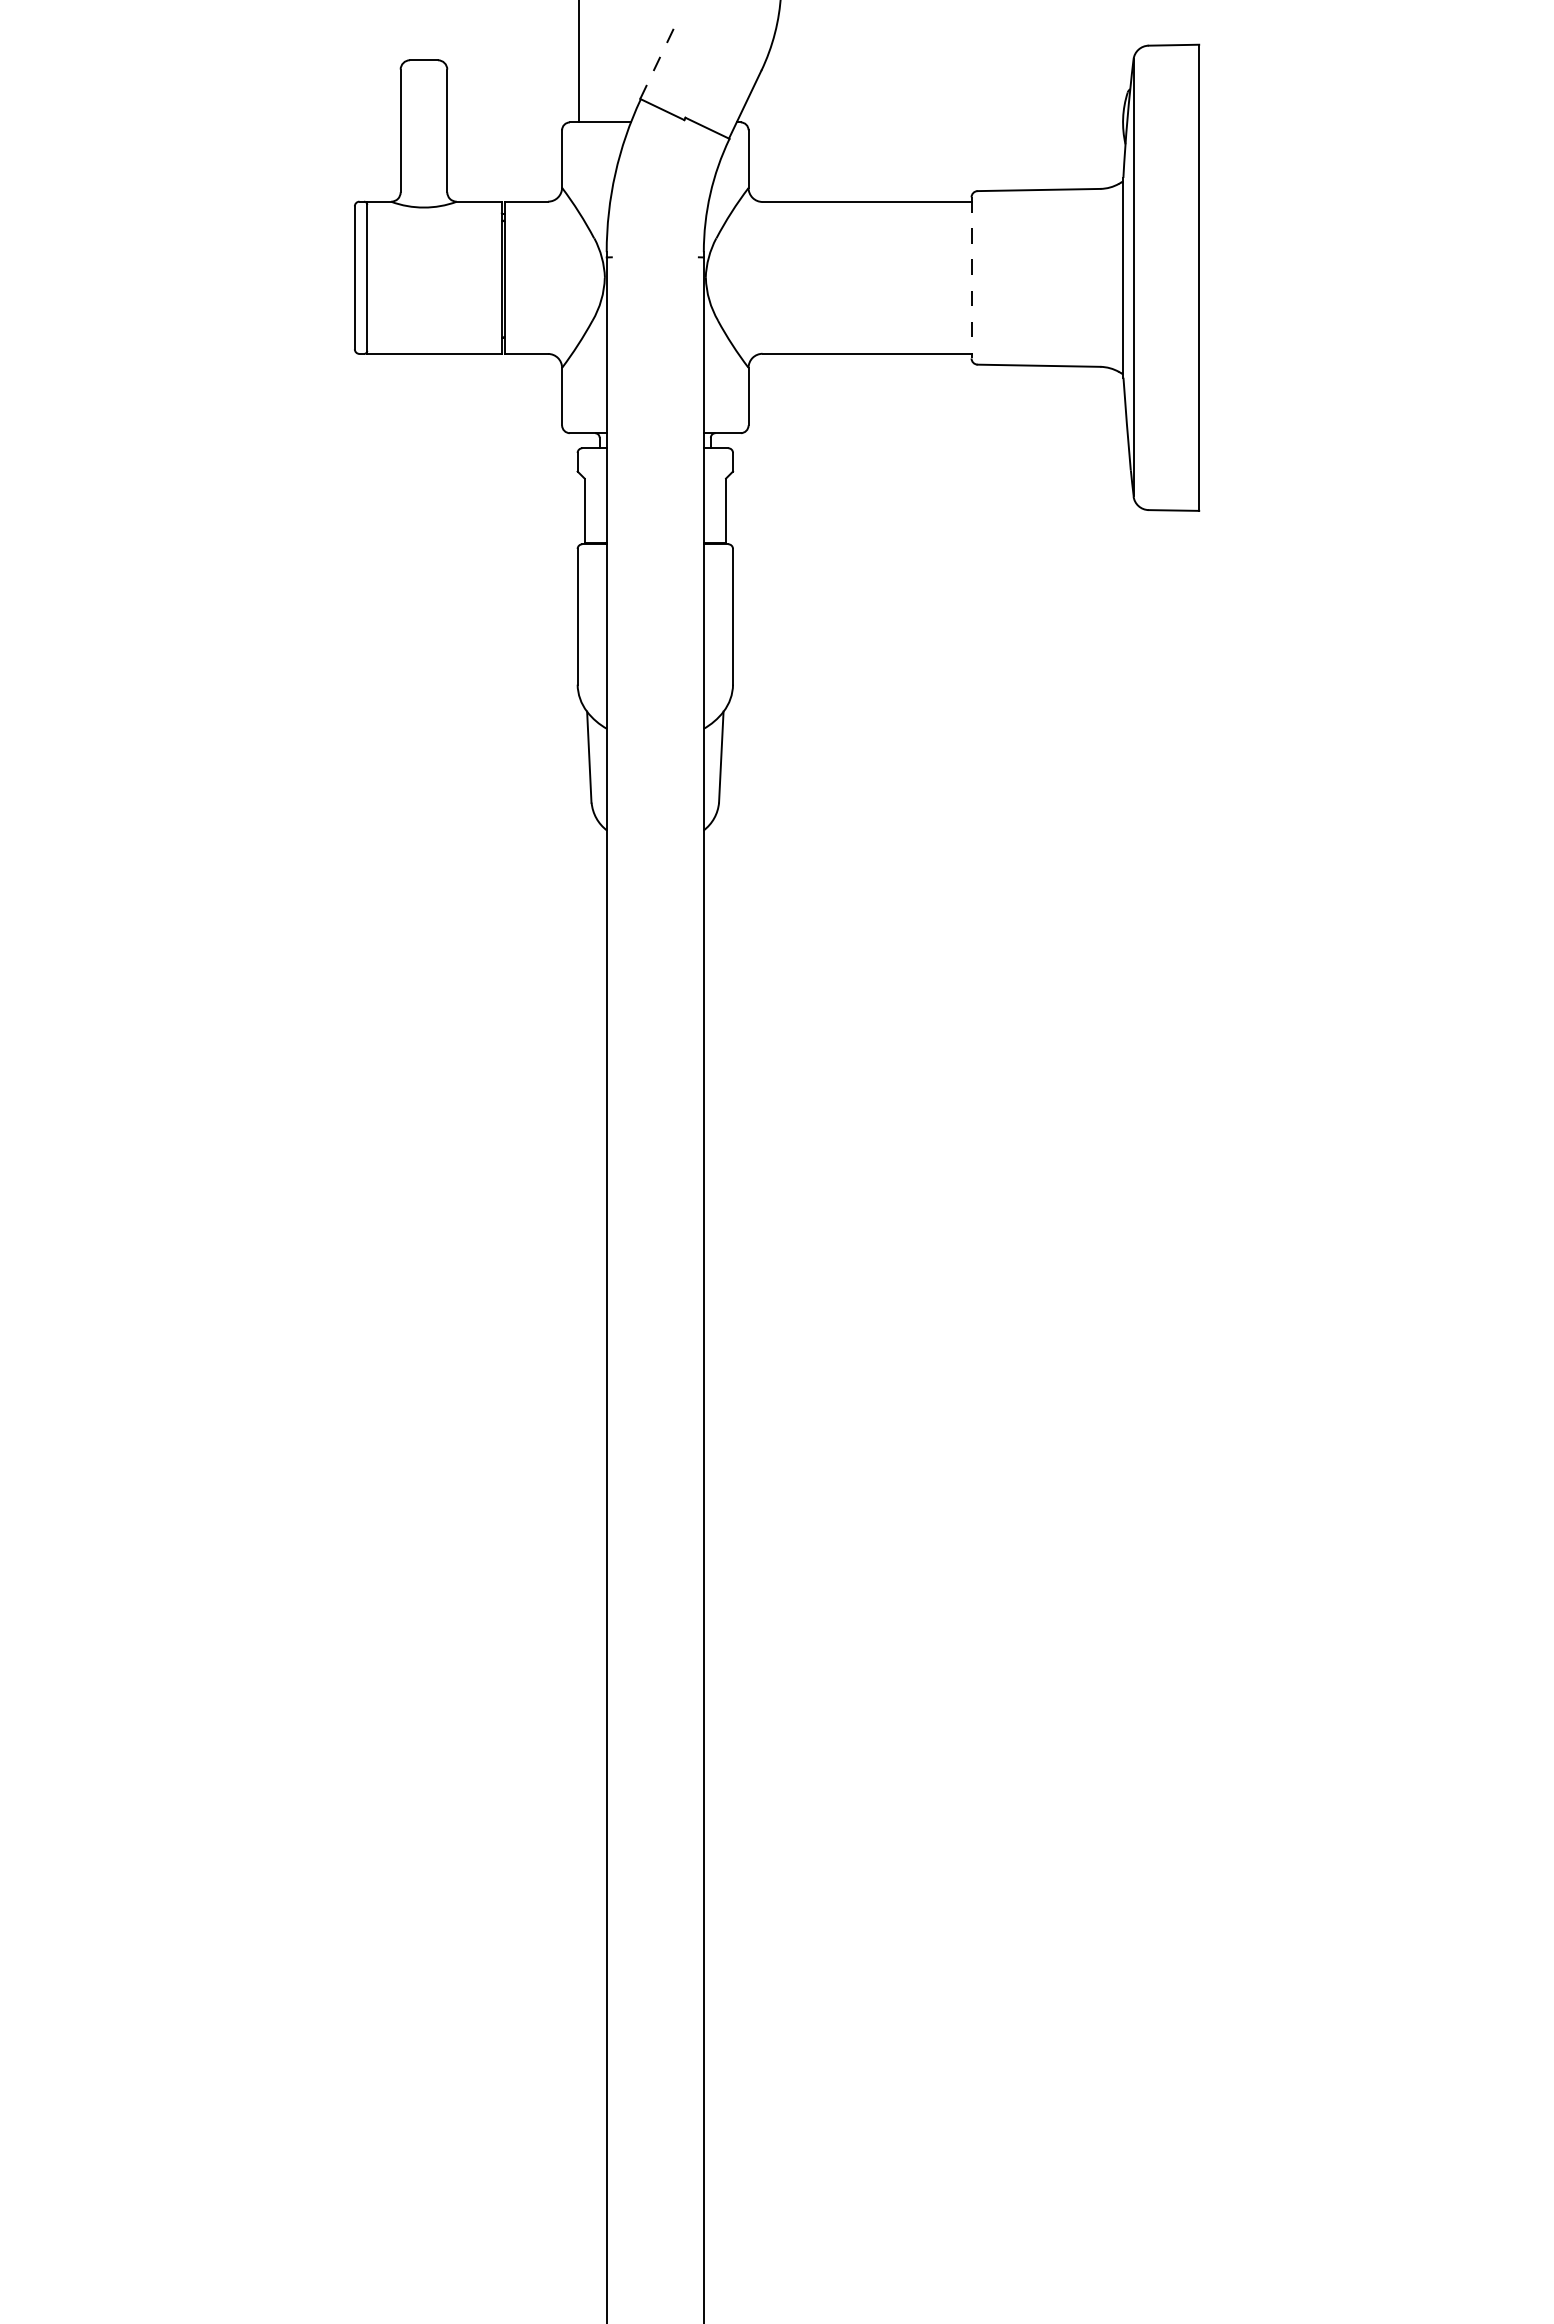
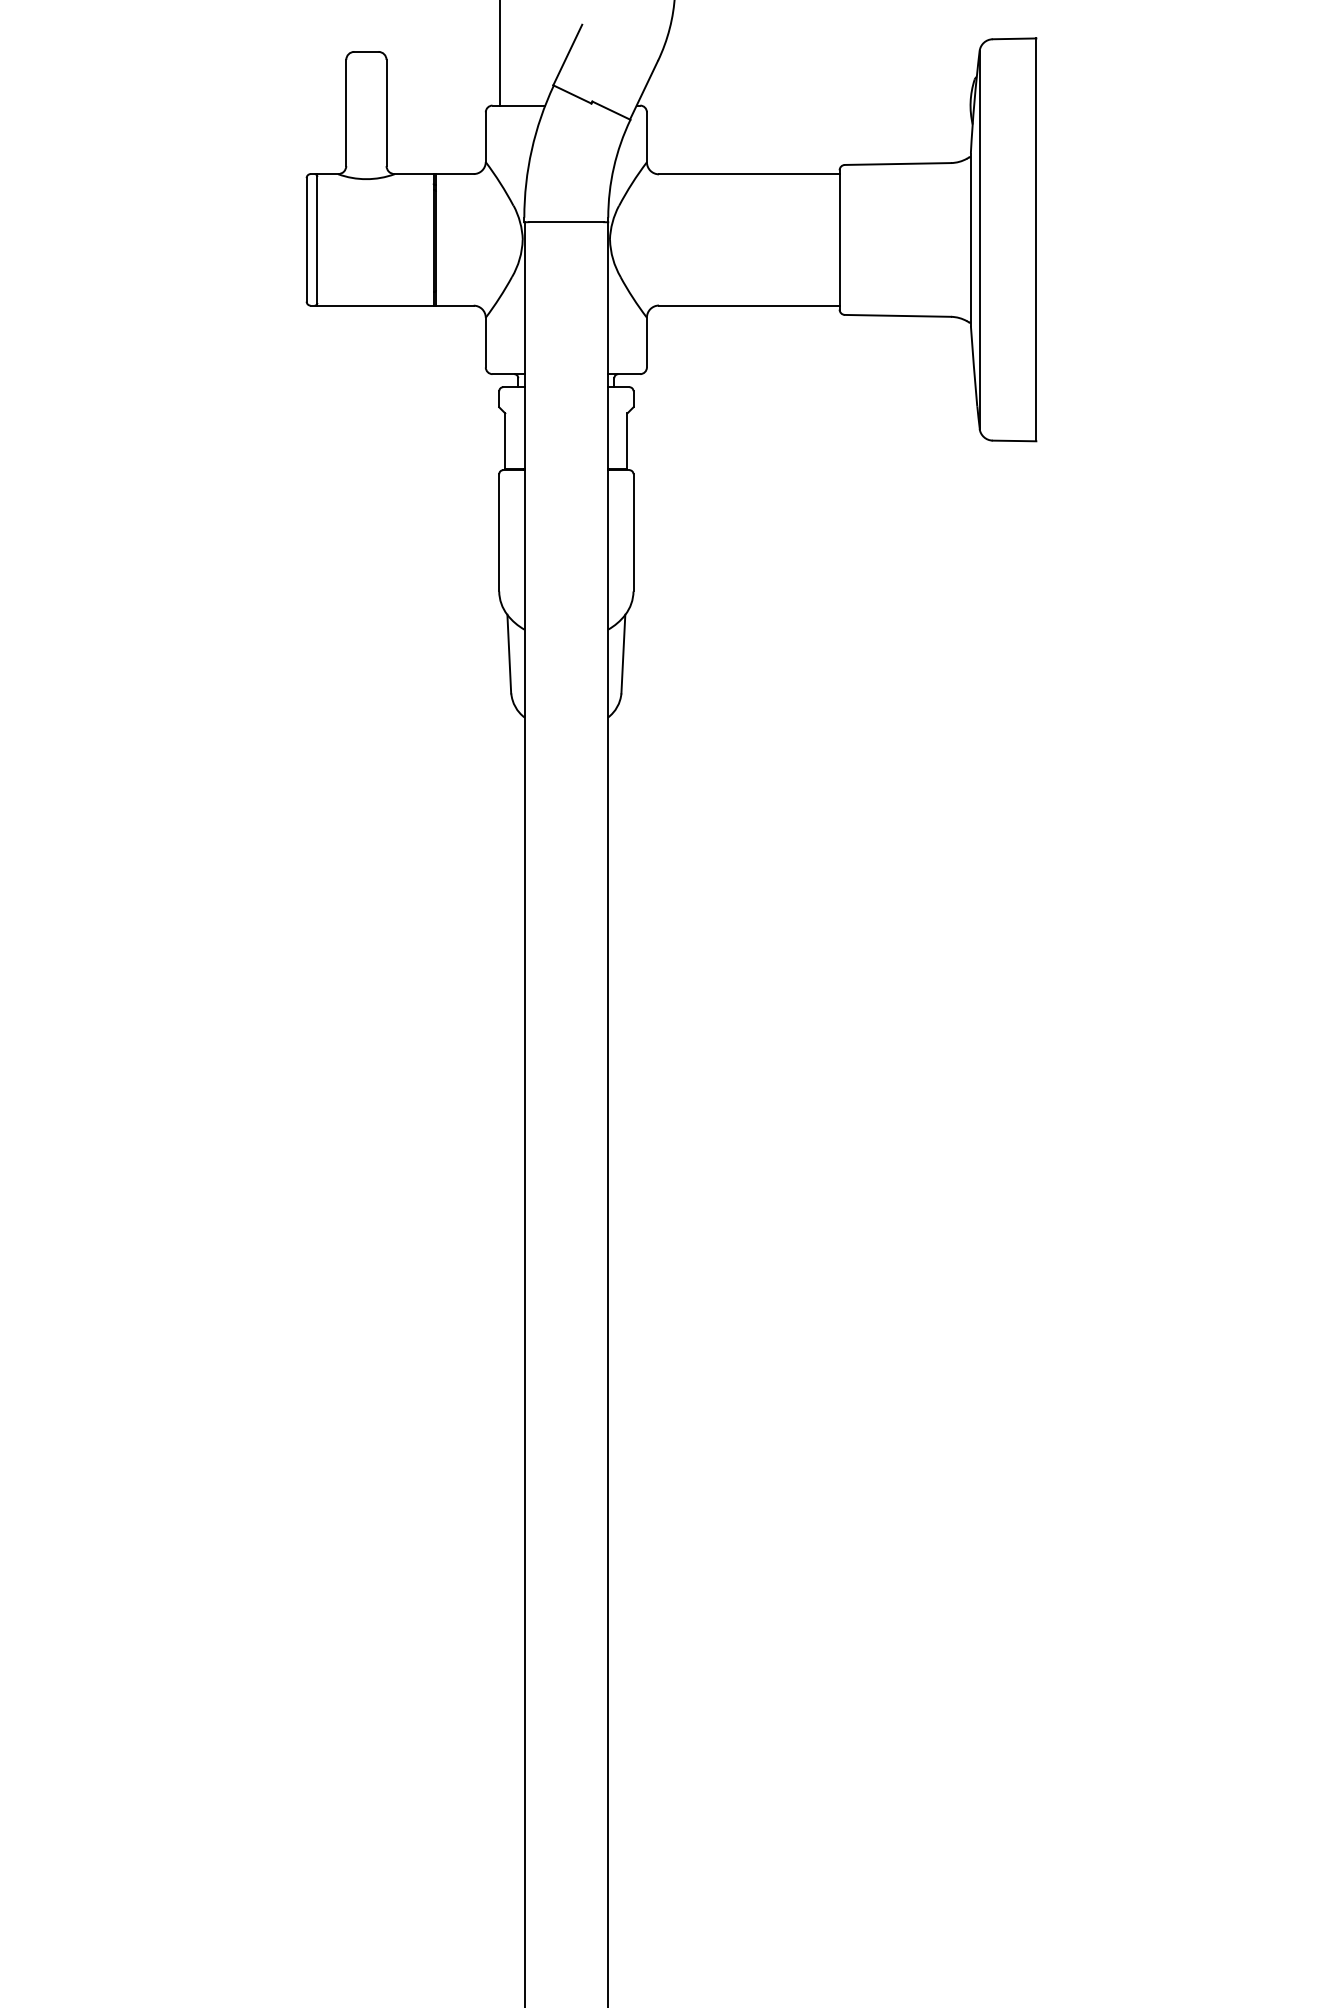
line: (656, 63) -> (567, 54), dashed -> solid
line: (654, 257) -> (565, 222), added
line: (971, 277) -> (839, 239), dashed -> solid

